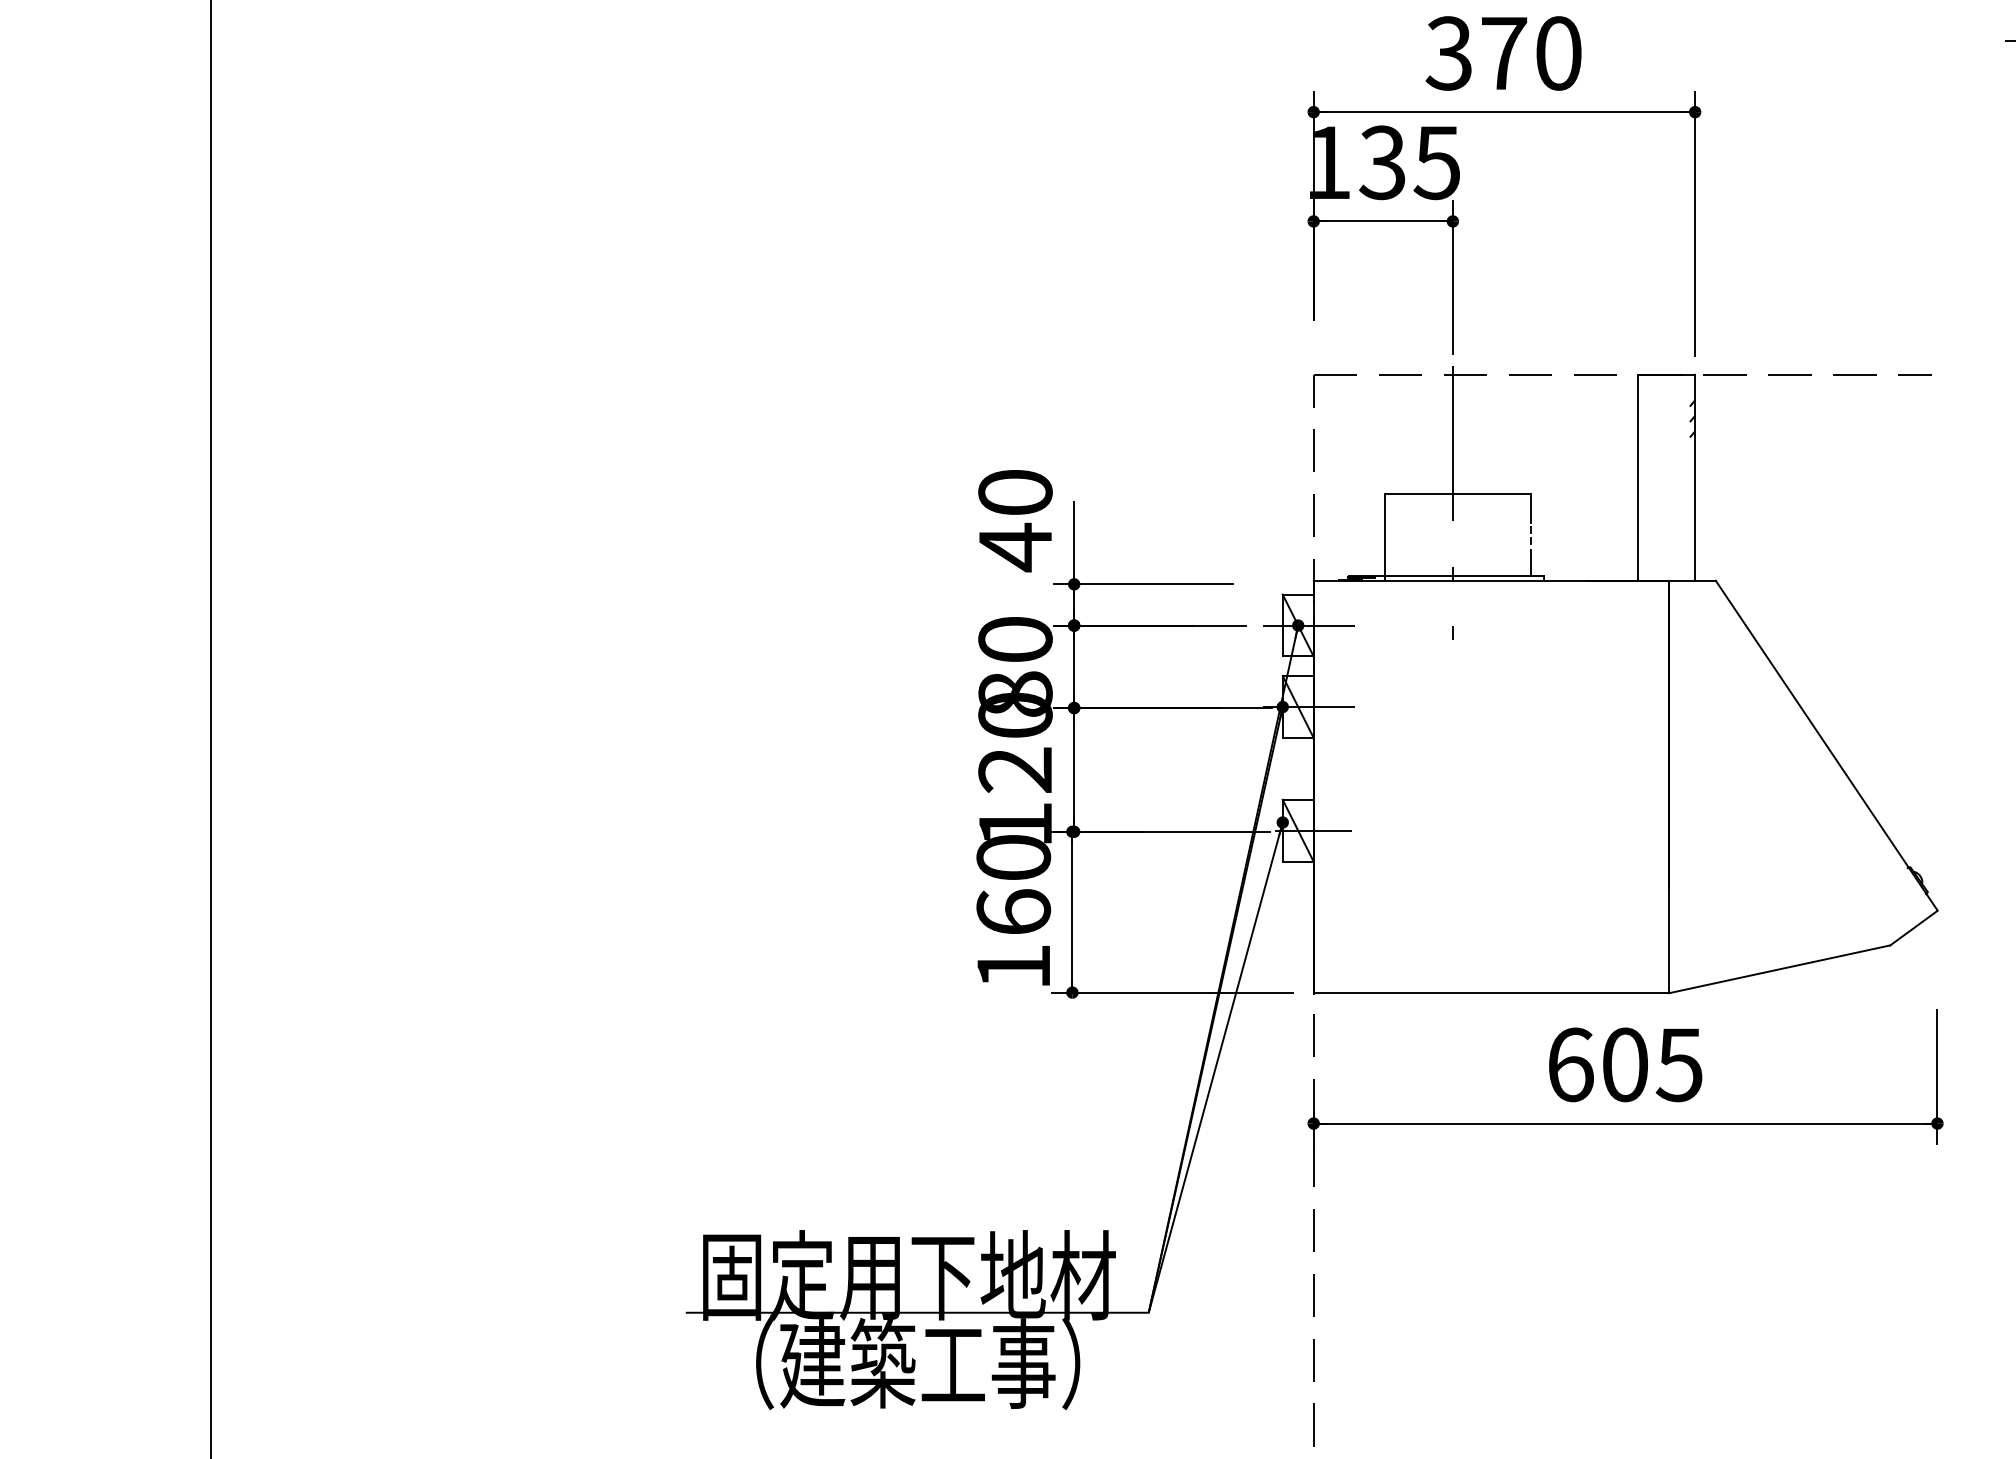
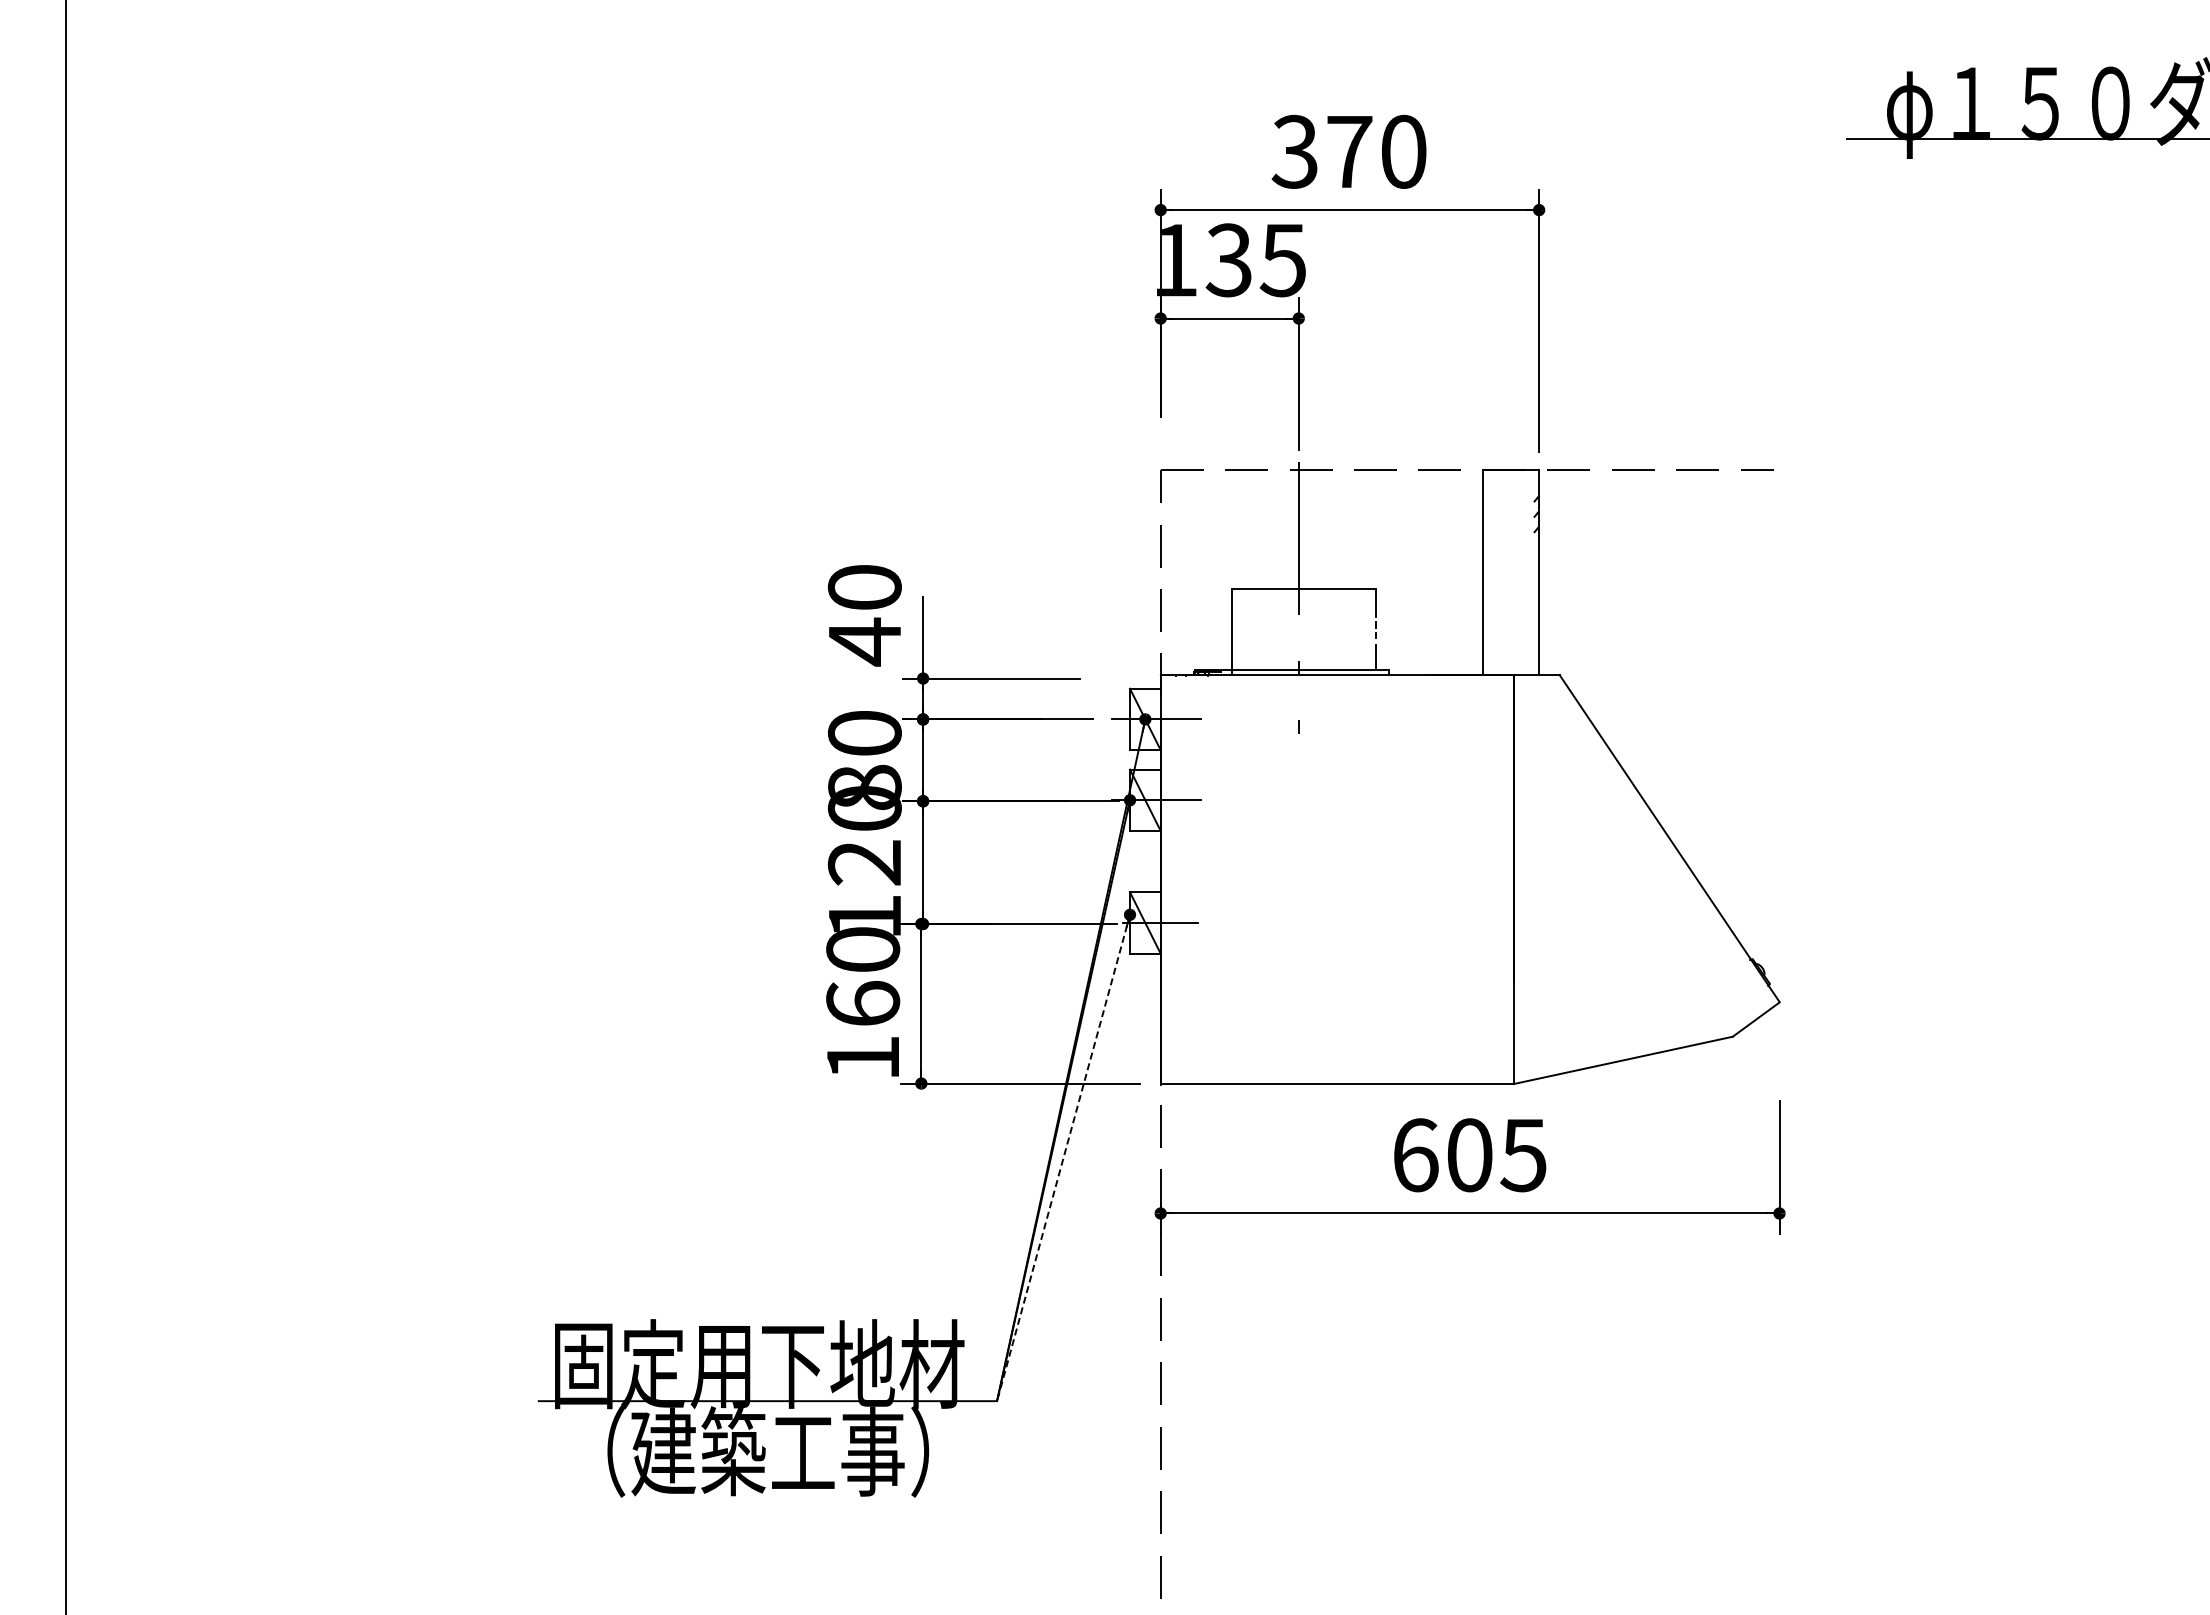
line: (1215, 1068) -> (1063, 1158), solid -> dashed

